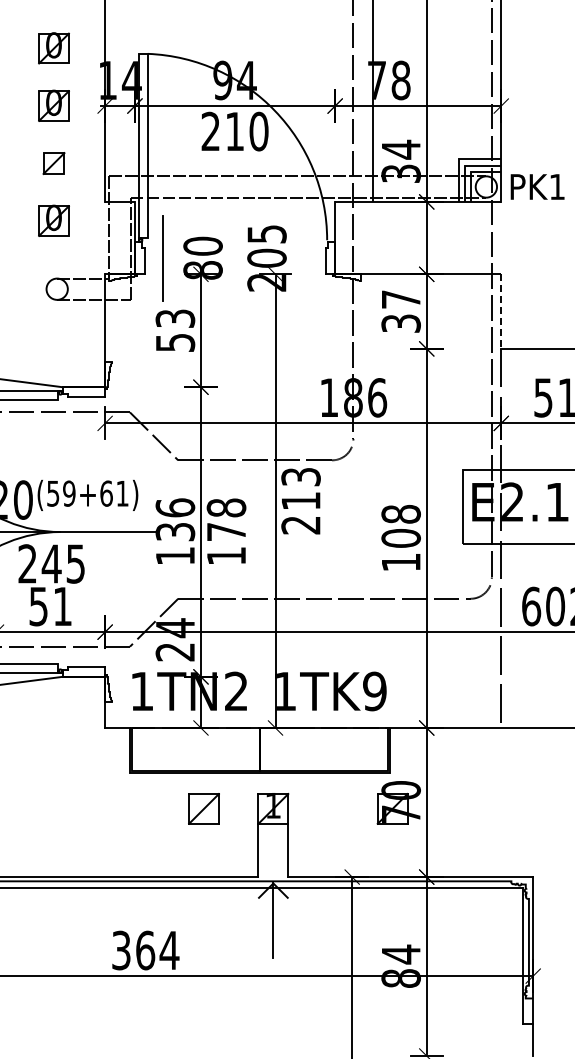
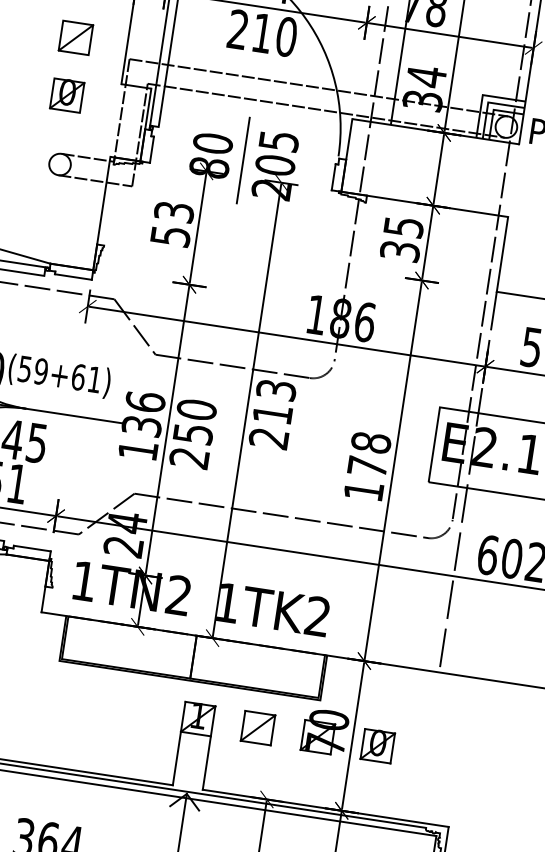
part: (53, 163) -> (75, 37), size x1.43
line: (162, 258) -> (242, 160), moved
text: (401, 299) -> (404, 227), 37 -> 35
line: (501, 312) -> (502, 255), dashed -> solid
text: (226, 531) -> (193, 433), 178 -> 250
text: (400, 537) -> (367, 465), 108 -> 178
text: (374, 691) -> (317, 616), 1TK9 -> 1TK2
part: (203, 808) -> (257, 727), moved
part: (452, 808) -> (378, 745), added

